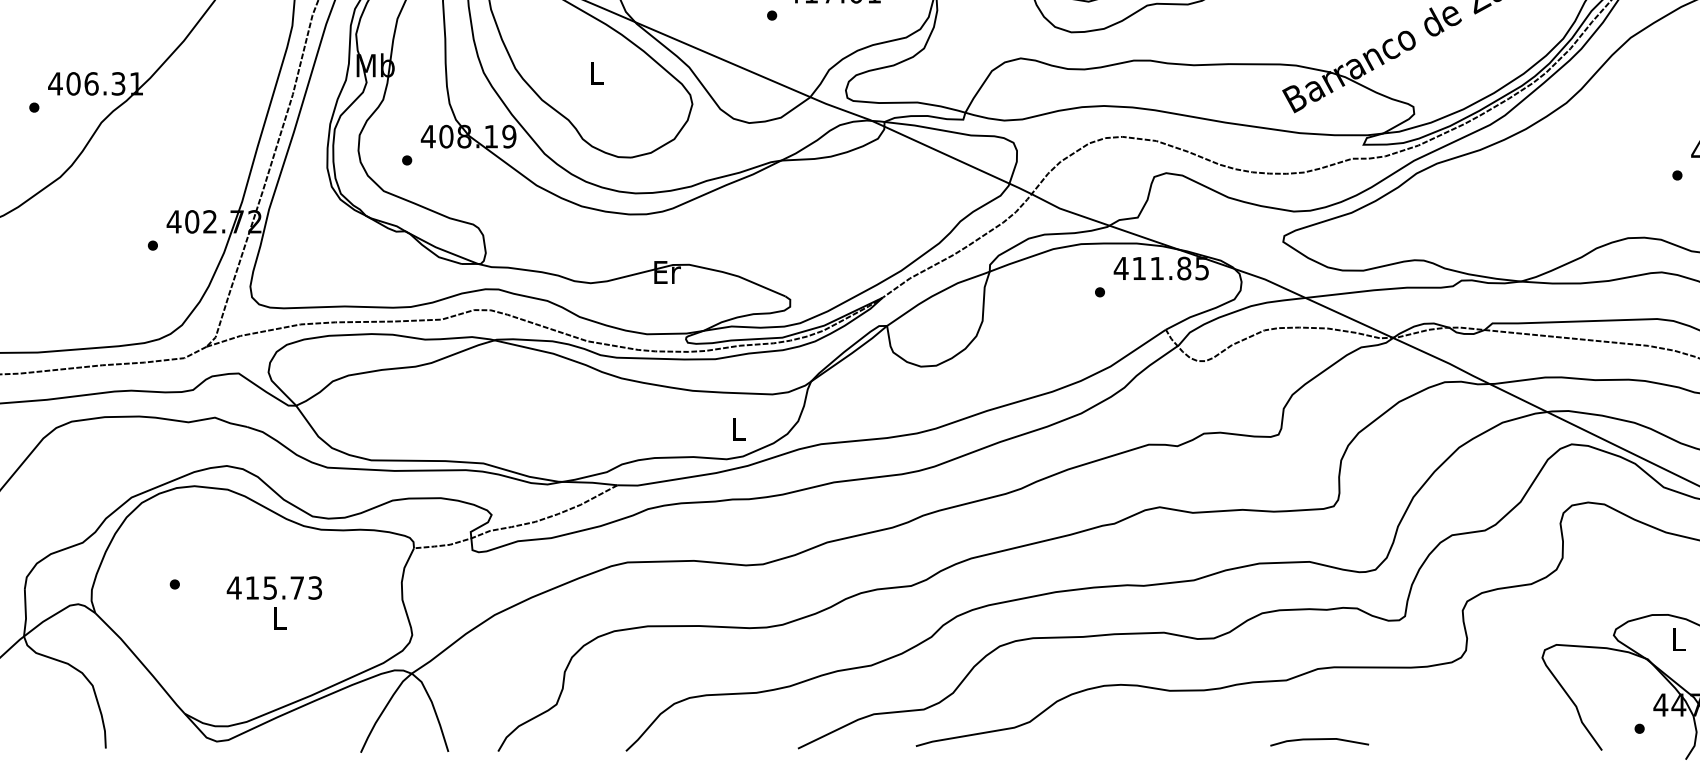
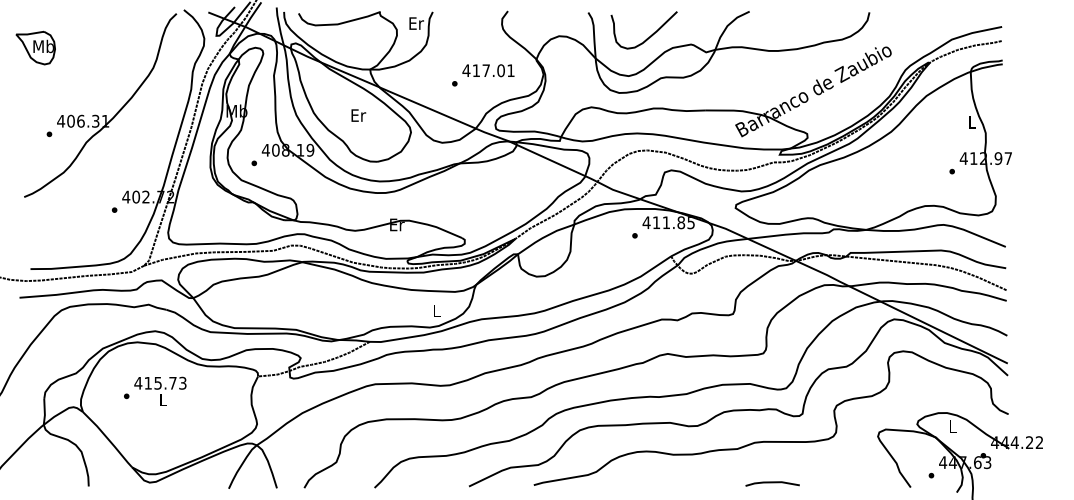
text: (596, 73) -> (358, 115), L -> Er
text: (274, 601) -> (160, 390), moved
line: (1319, 741) -> (772, 483), moved

